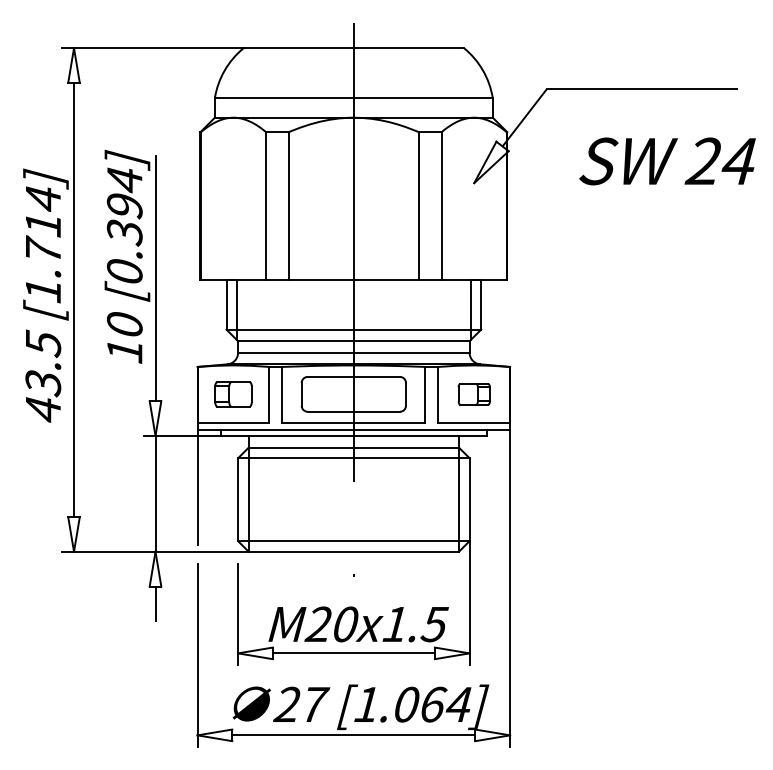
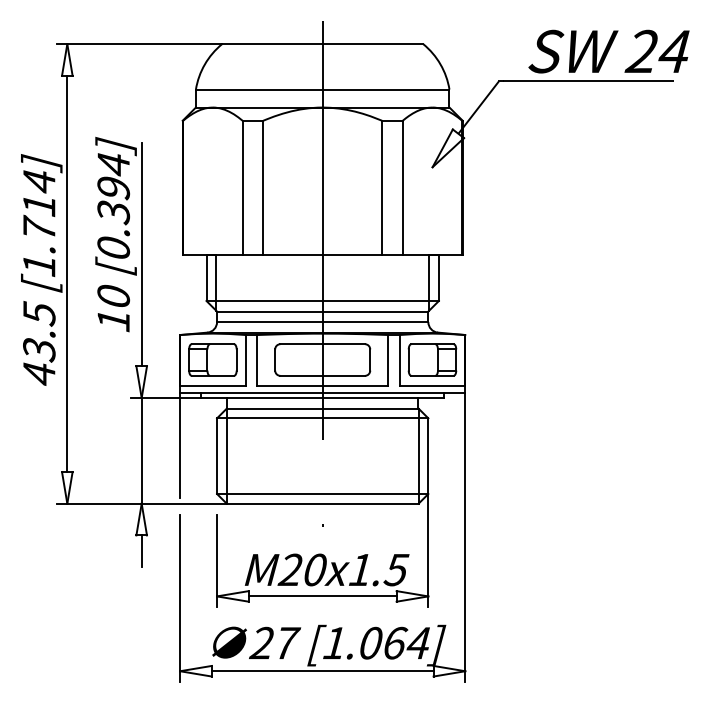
text: (667, 161) -> (608, 51), moved
part: (233, 394) -> (212, 360), size x1.43
part: (474, 394) -> (432, 360), size x1.67

